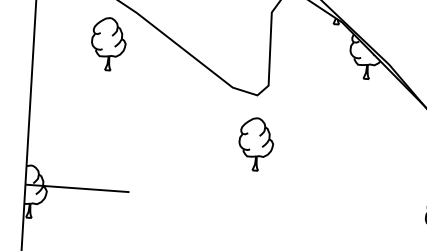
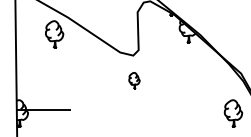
part: (256, 143) -> (134, 80), size x0.6

